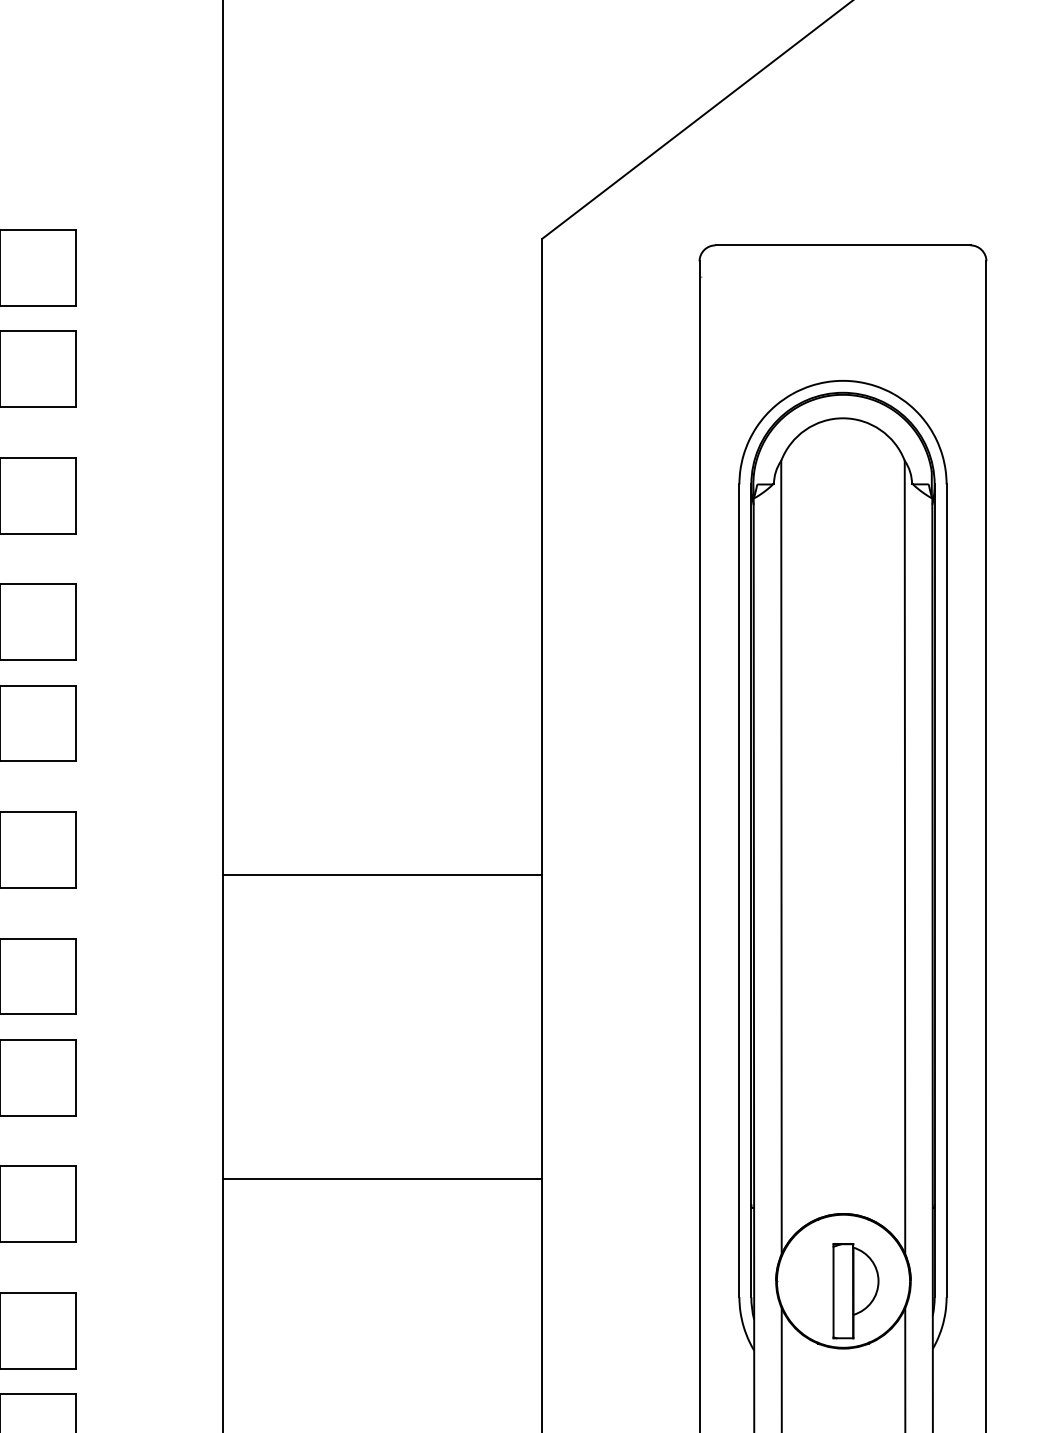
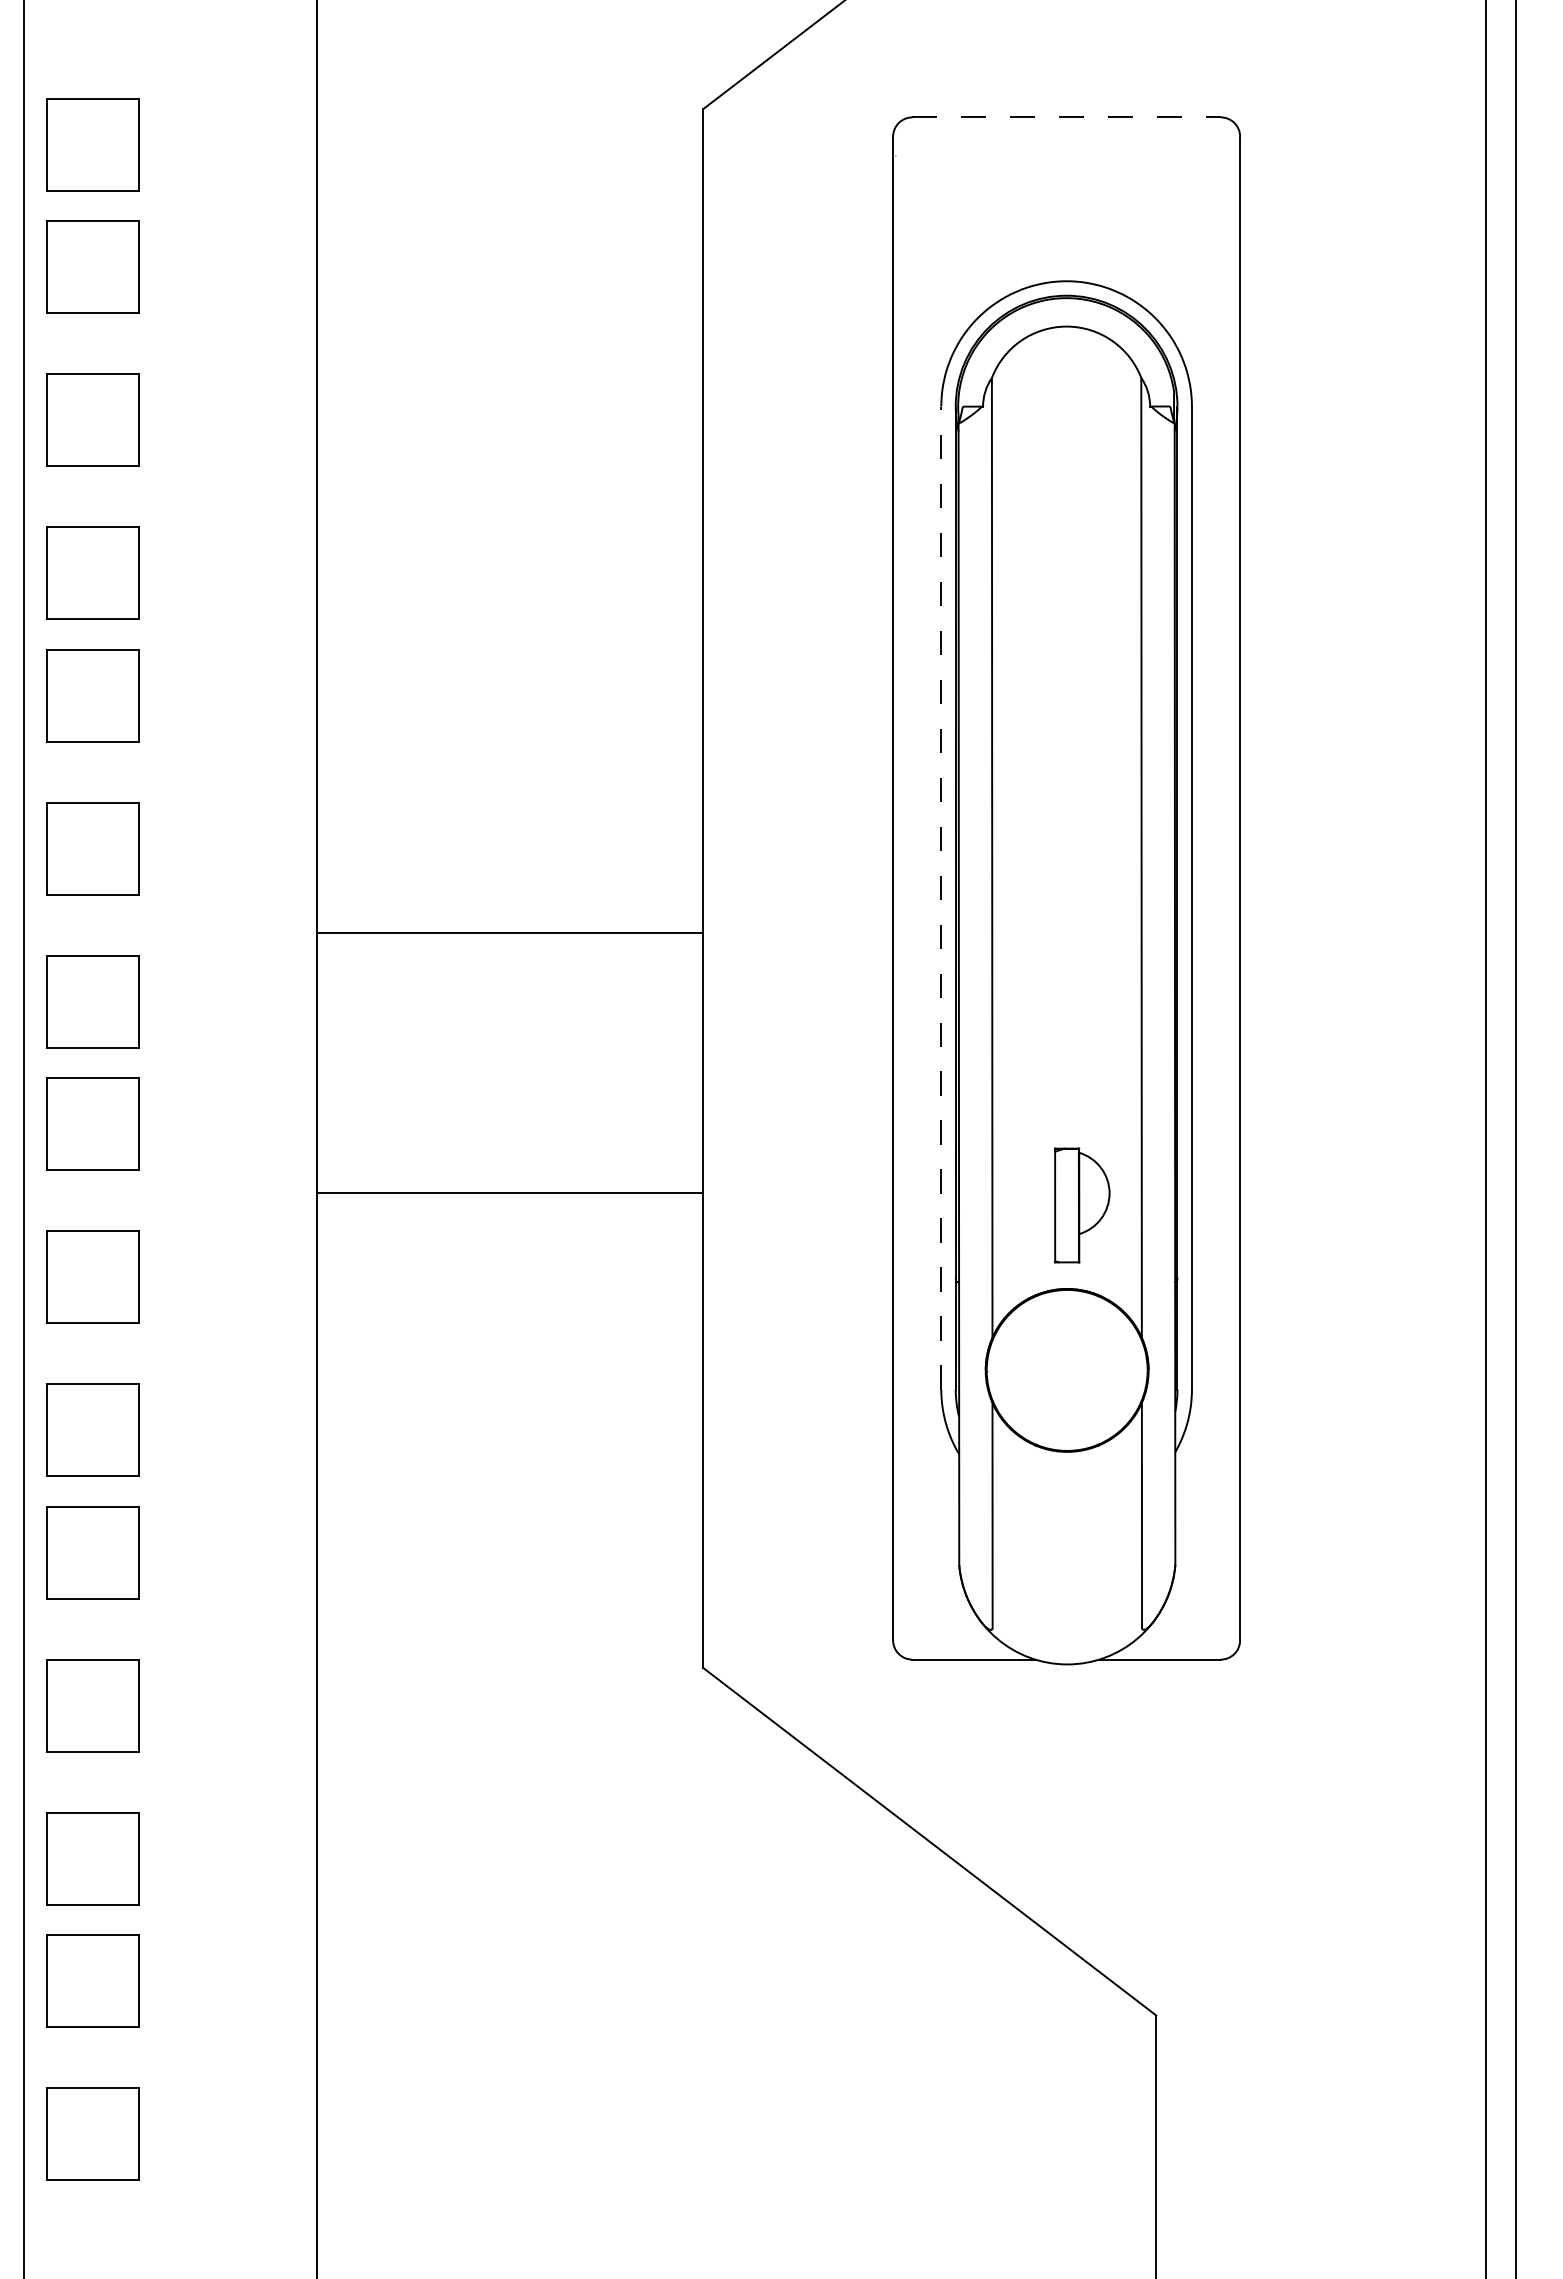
line: (843, 245) -> (1067, 117), solid -> dashed
line: (382, 875) -> (509, 933), moved
line: (739, 891) -> (941, 898), solid -> dashed
line: (382, 1178) -> (509, 1193), moved
part: (856, 1291) -> (1082, 1205), moved

